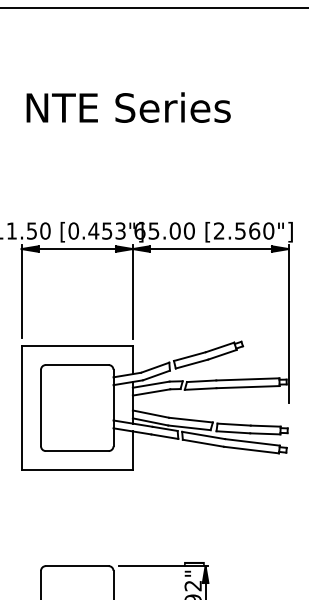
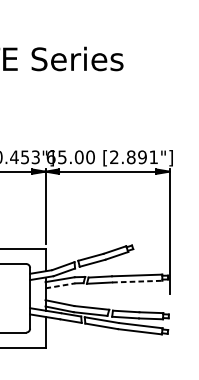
text: (254, 230) -> (142, 156), [2.560"] -> [2.891"]
line: (248, 387) -> (137, 281), solid -> dashed
line: (151, 392) -> (60, 285), solid -> dashed

